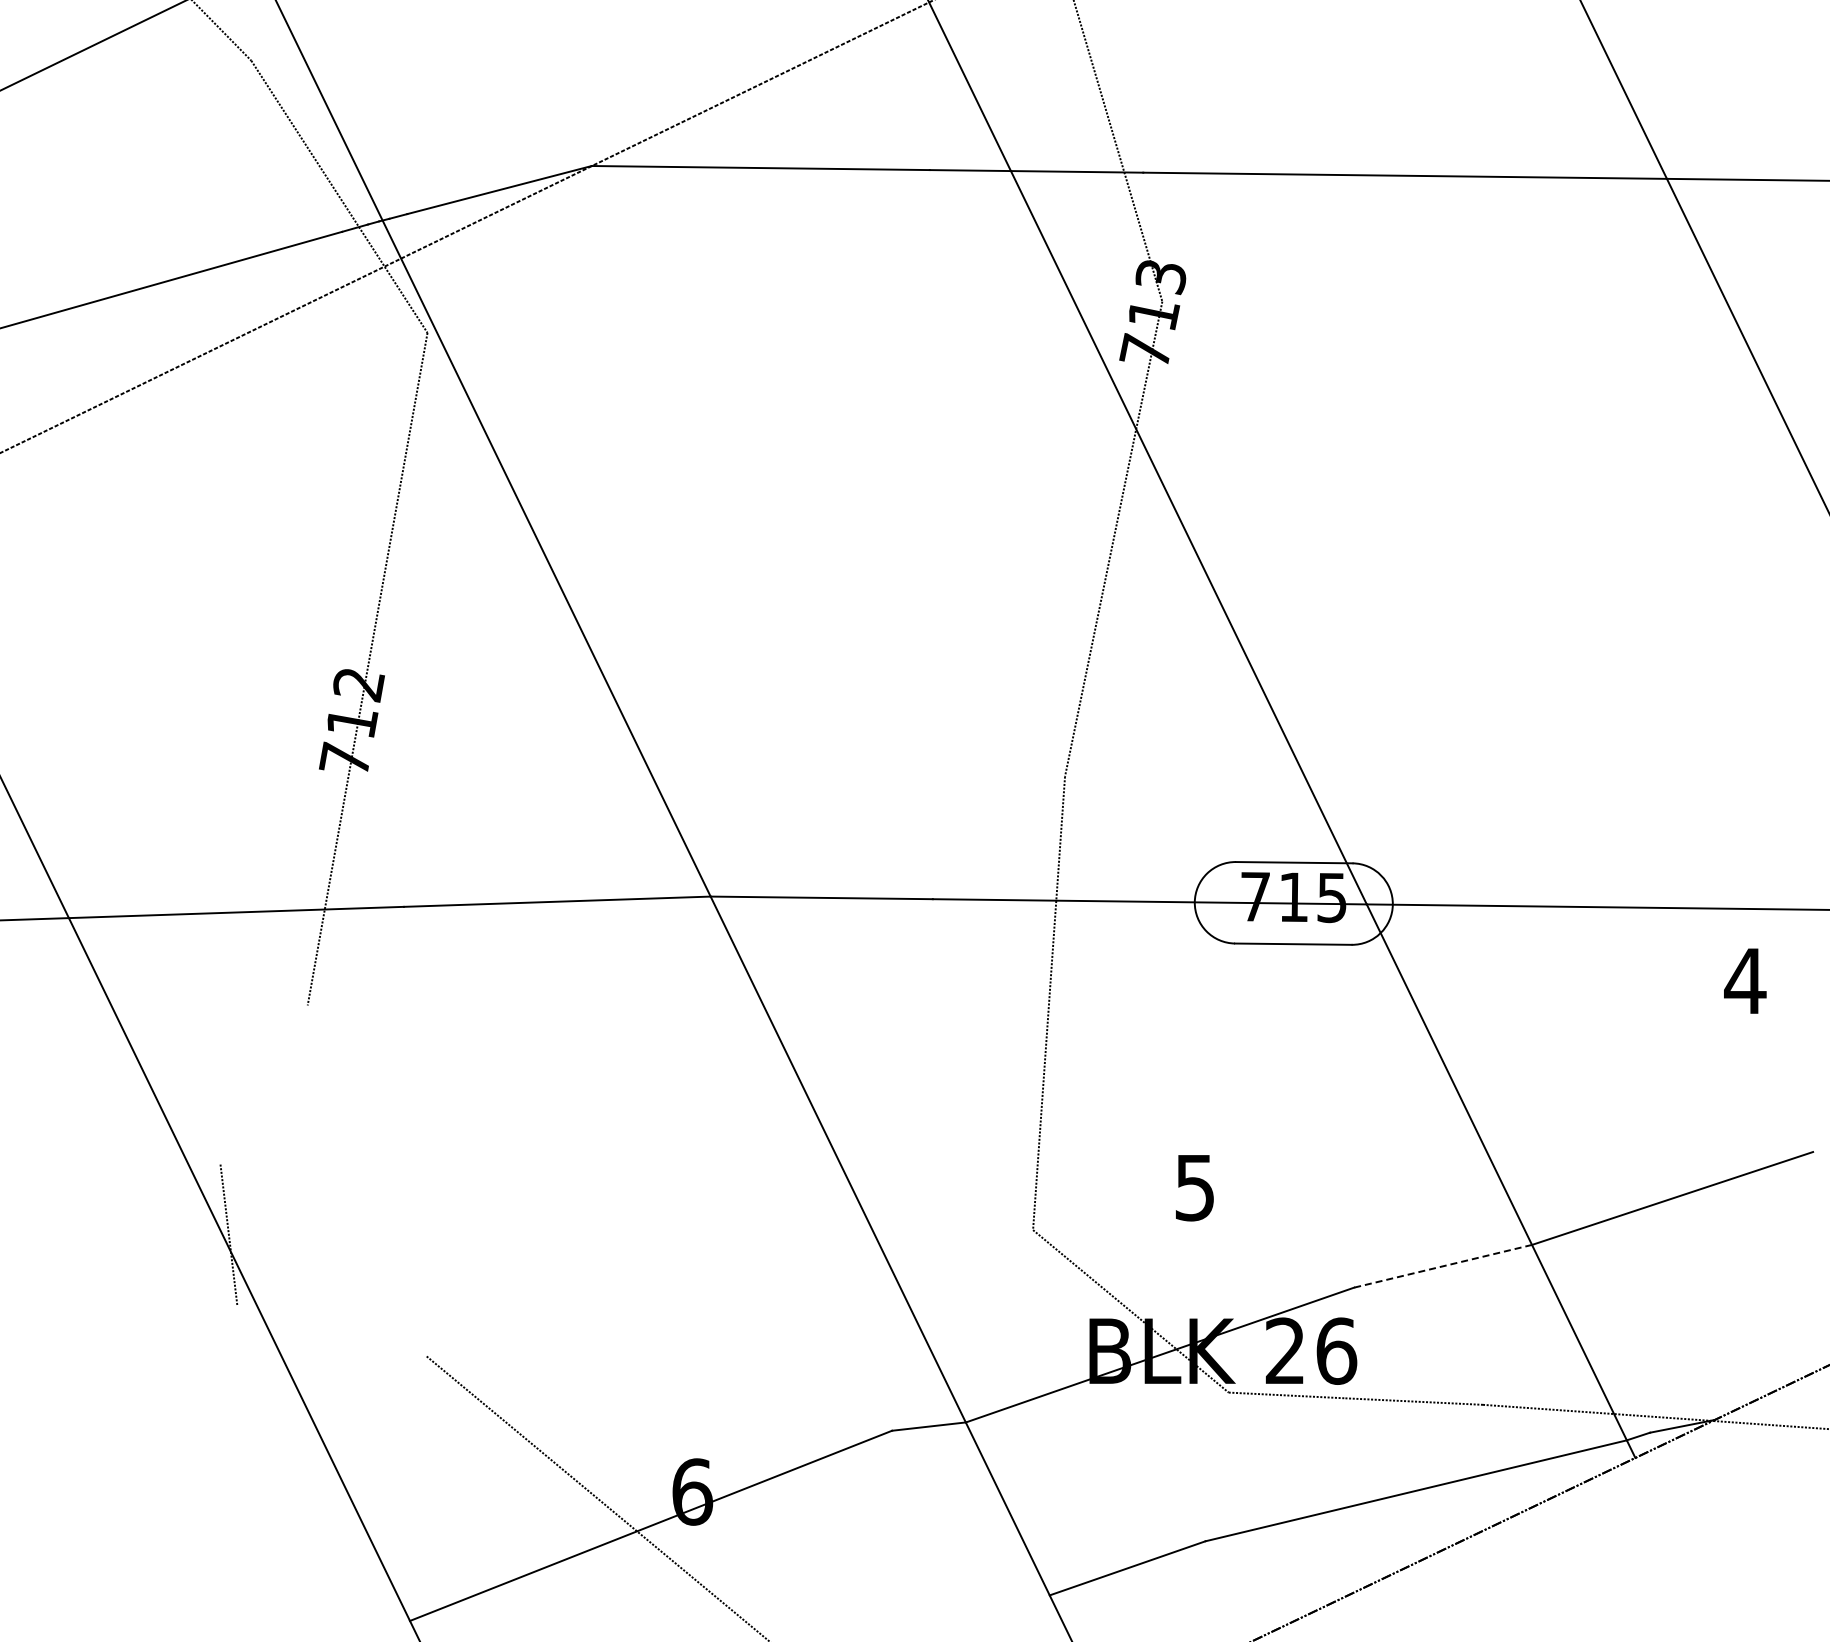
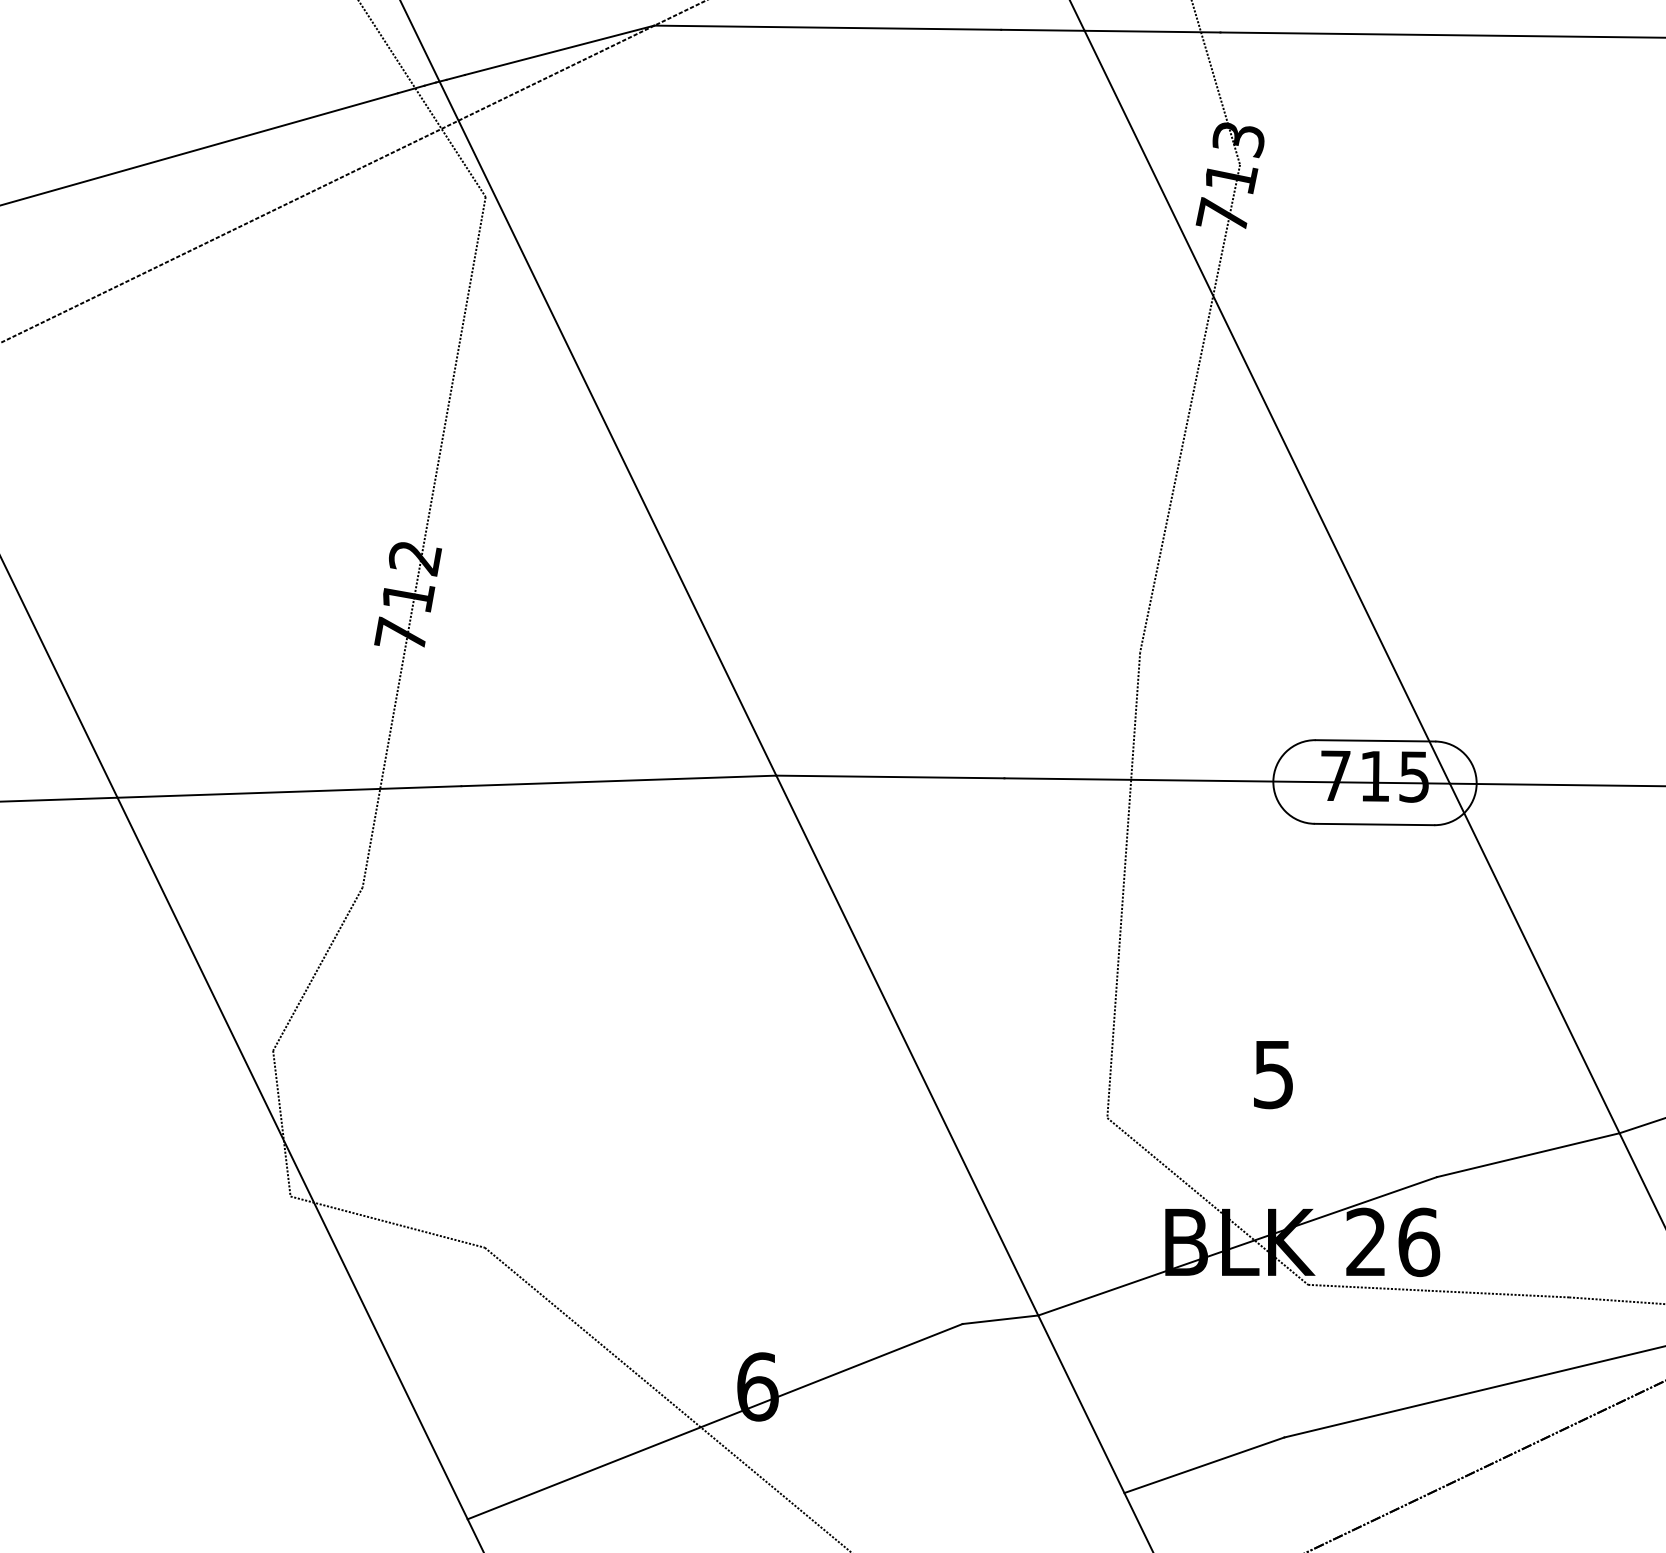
line: (263, 1084) -> (317, 968), added
line: (1443, 1266) -> (1528, 1155), dashed -> solid
line: (331, 1331) -> (387, 1222), added

